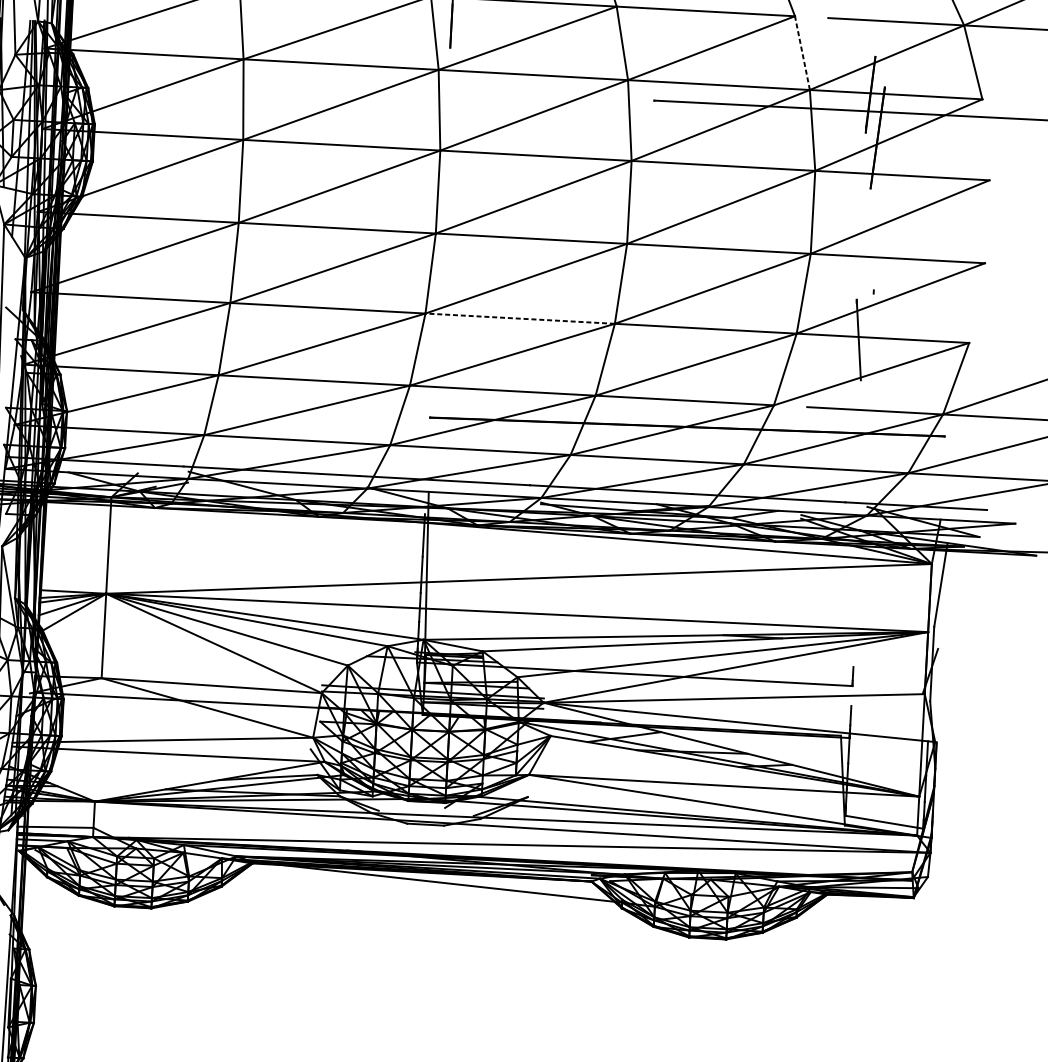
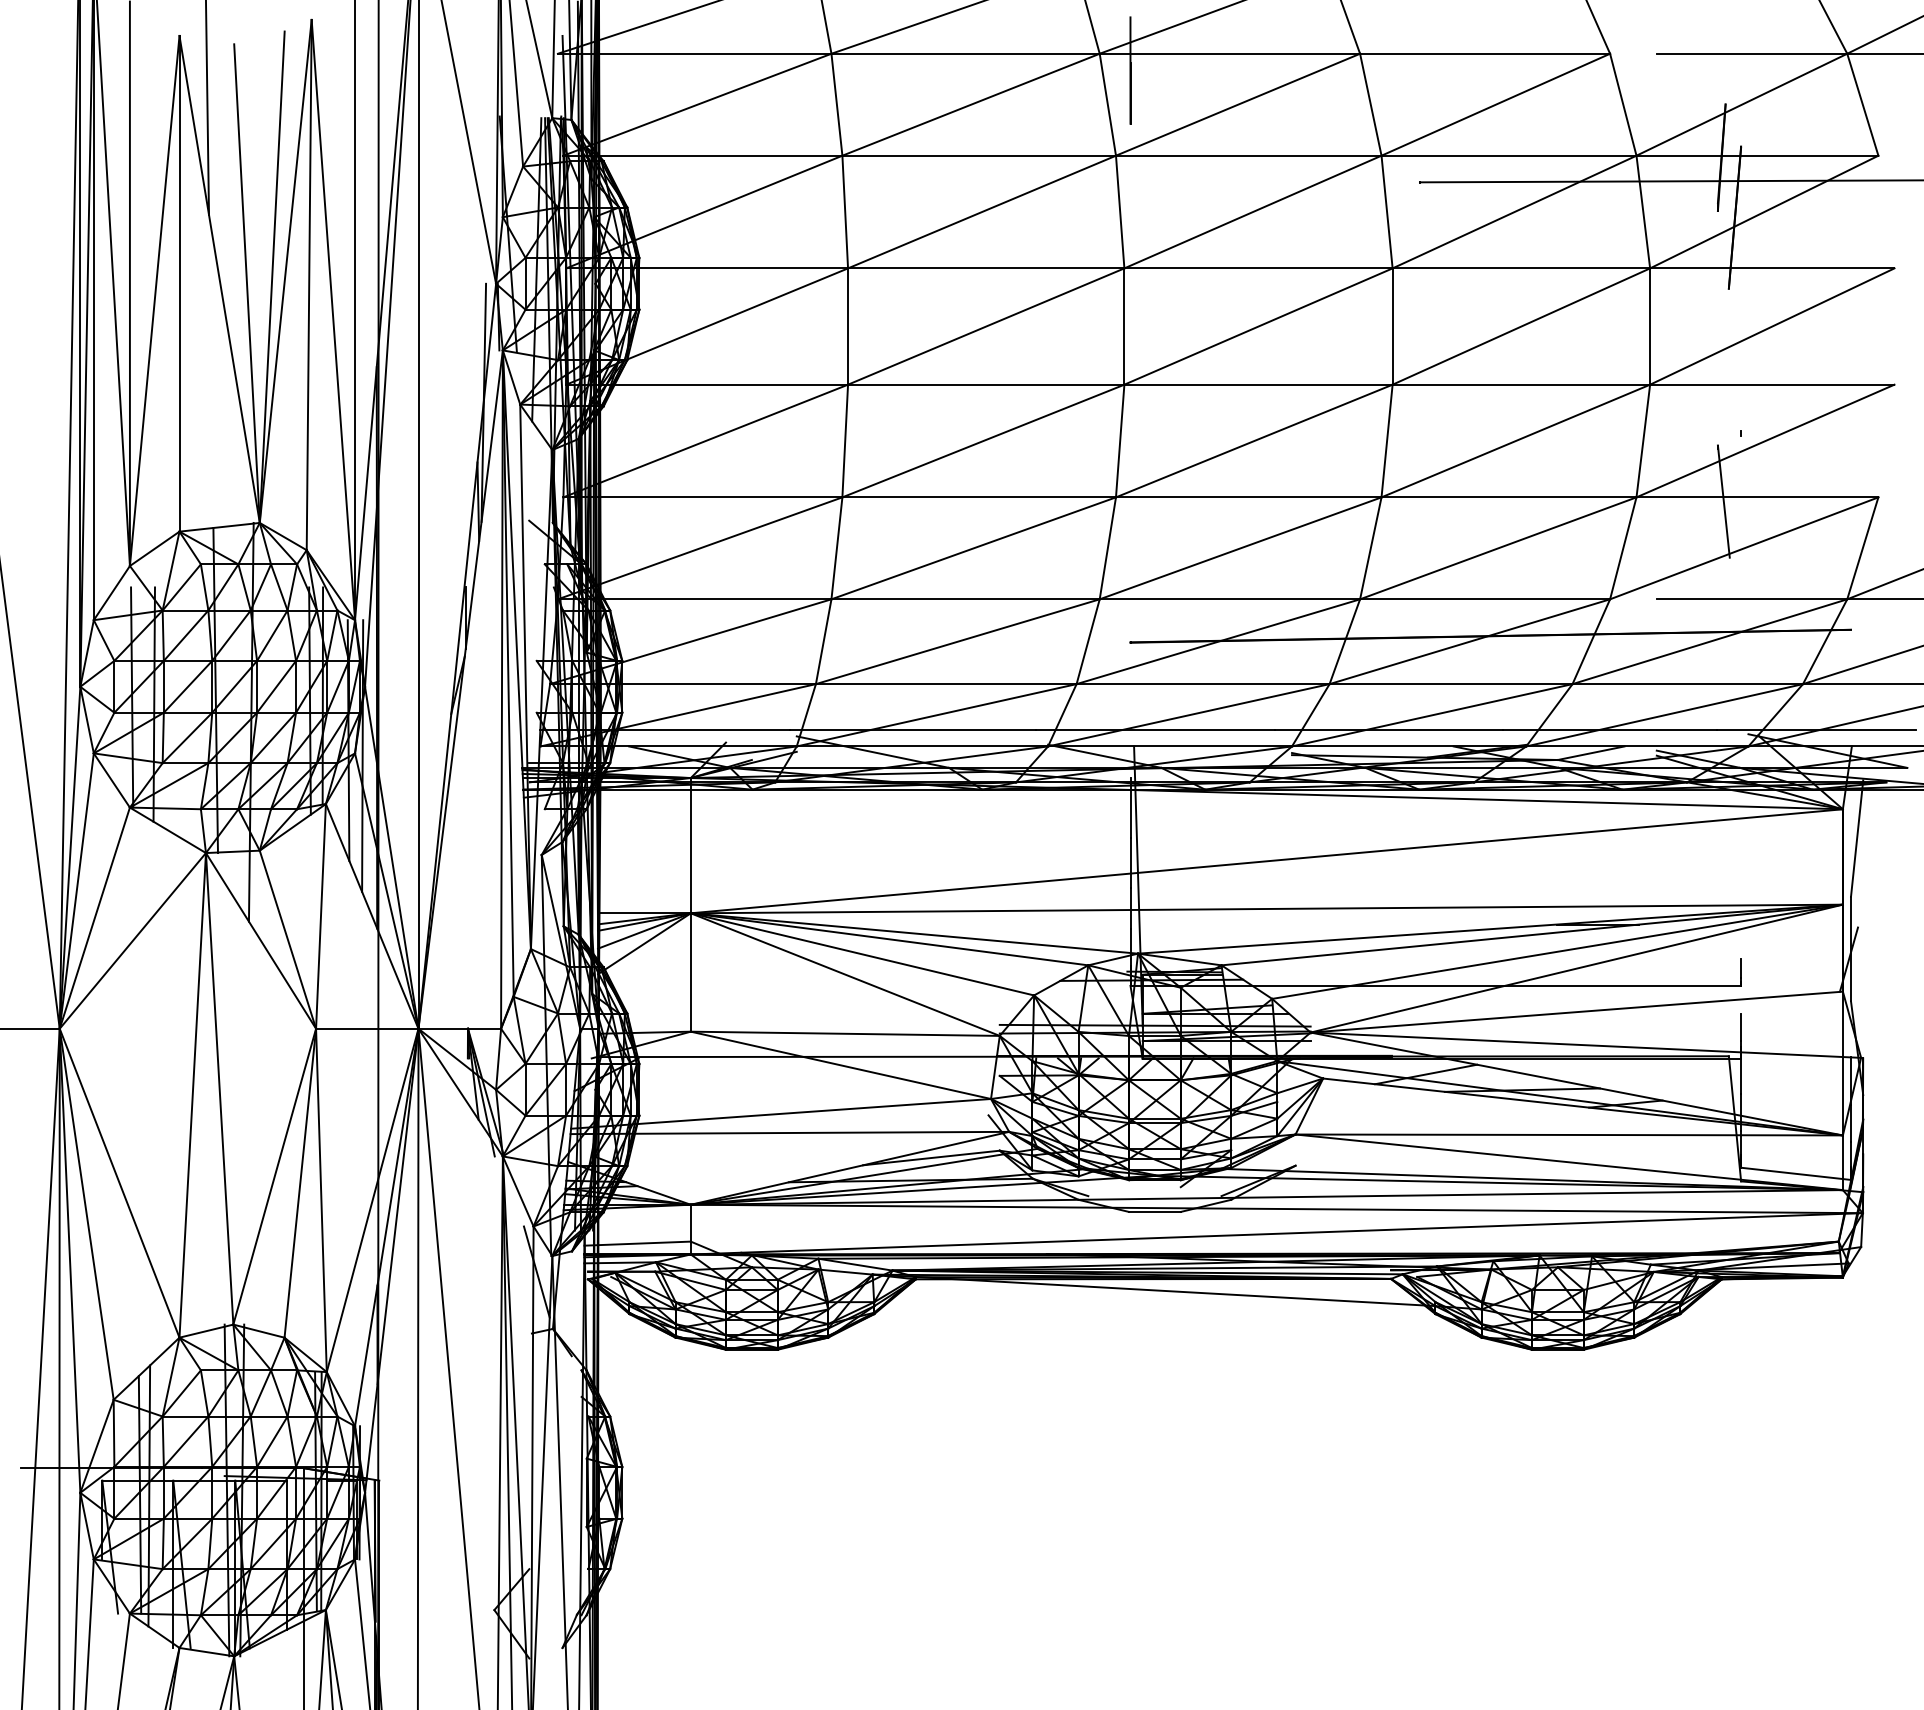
line: (802, 52) -> (1623, 104), dashed -> solid
line: (519, 318) -> (1248, 497), dashed -> solid

